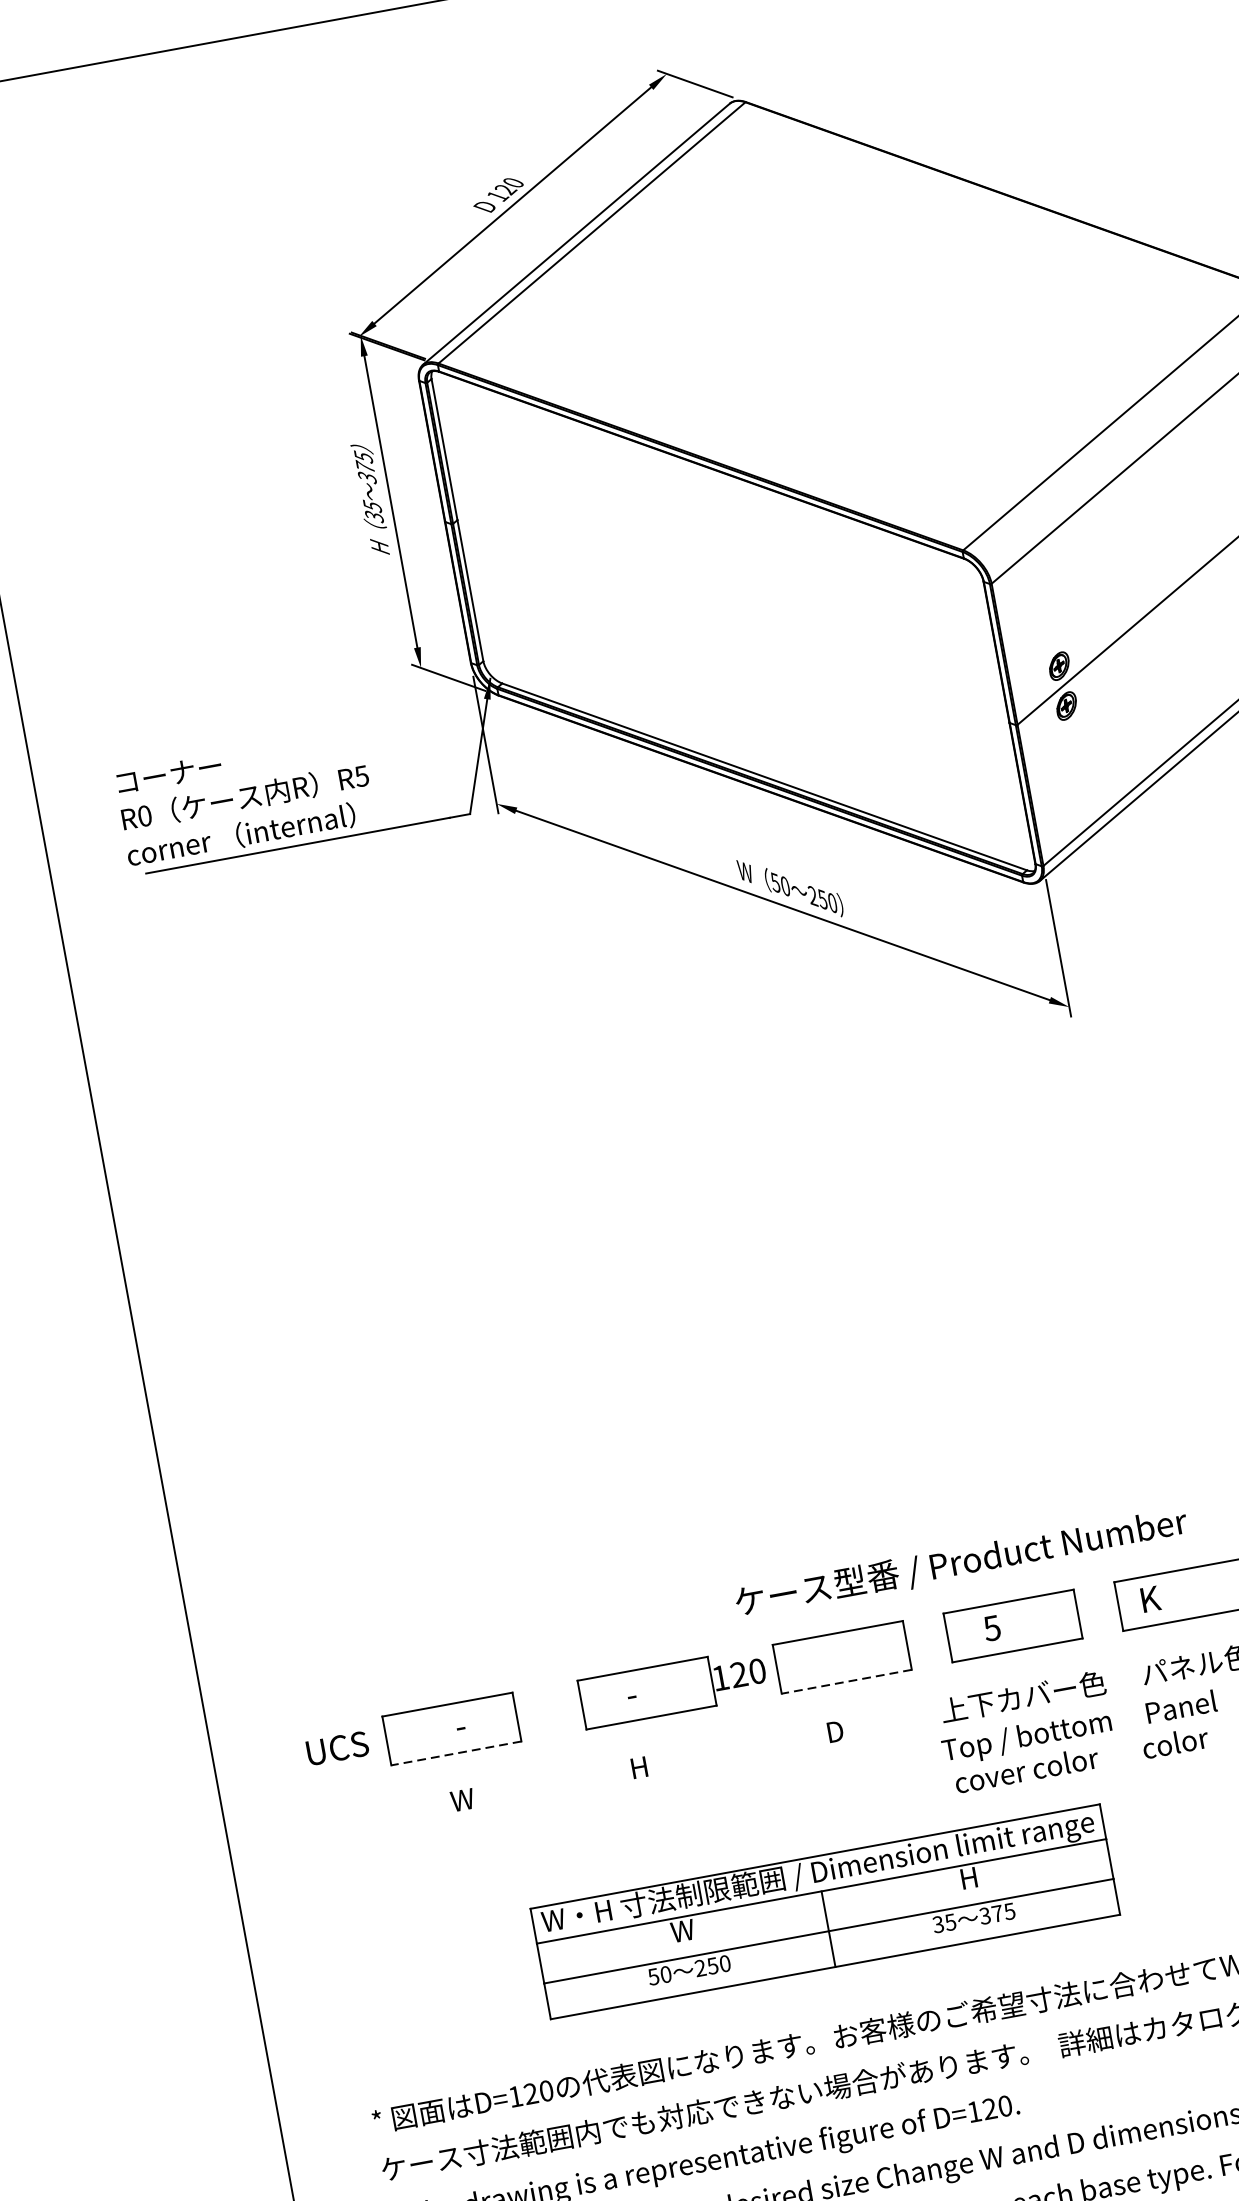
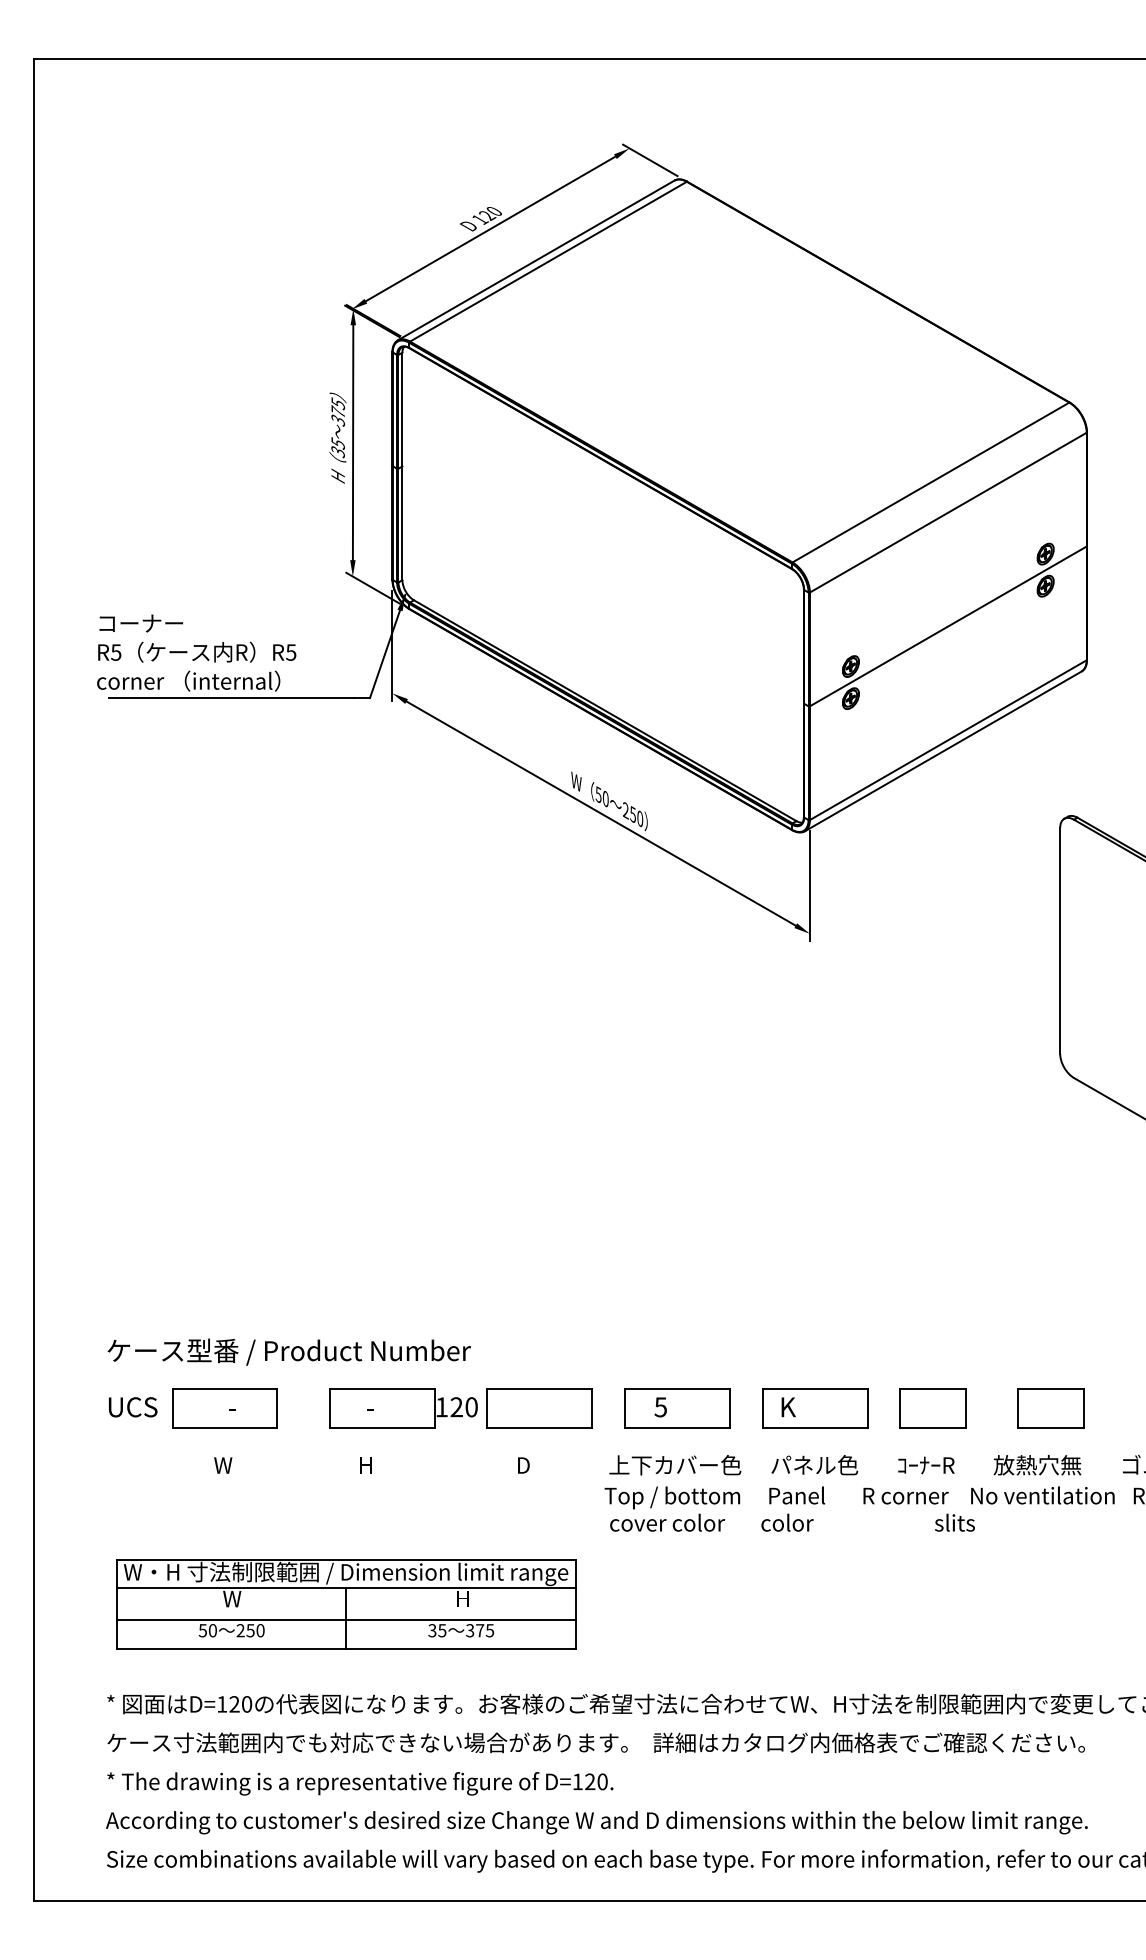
text: (145, 815) -> (116, 652), R0 -> R5
text: (960, 1562) -> (288, 1351), moved
line: (846, 1682) -> (539, 1428), dashed -> solid
line: (455, 1753) -> (224, 1428), dashed -> solid
part: (825, 1911) -> (346, 1604), moved

